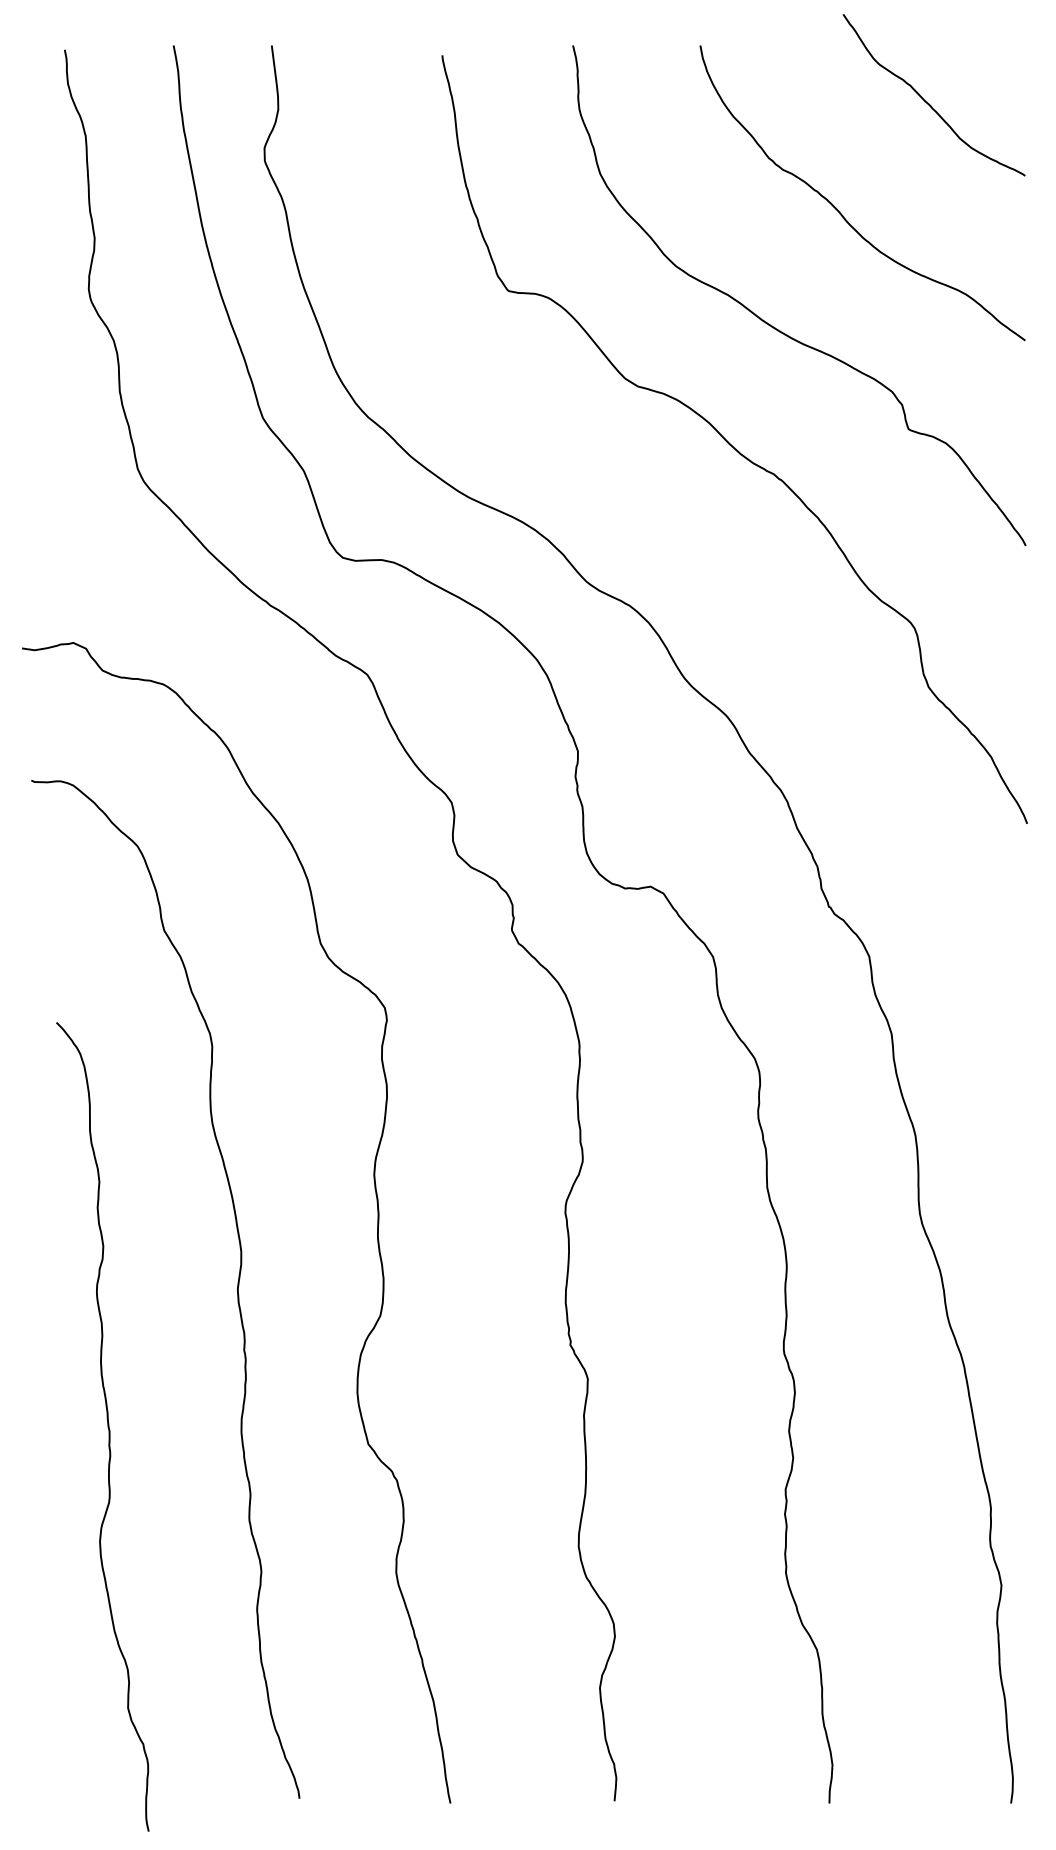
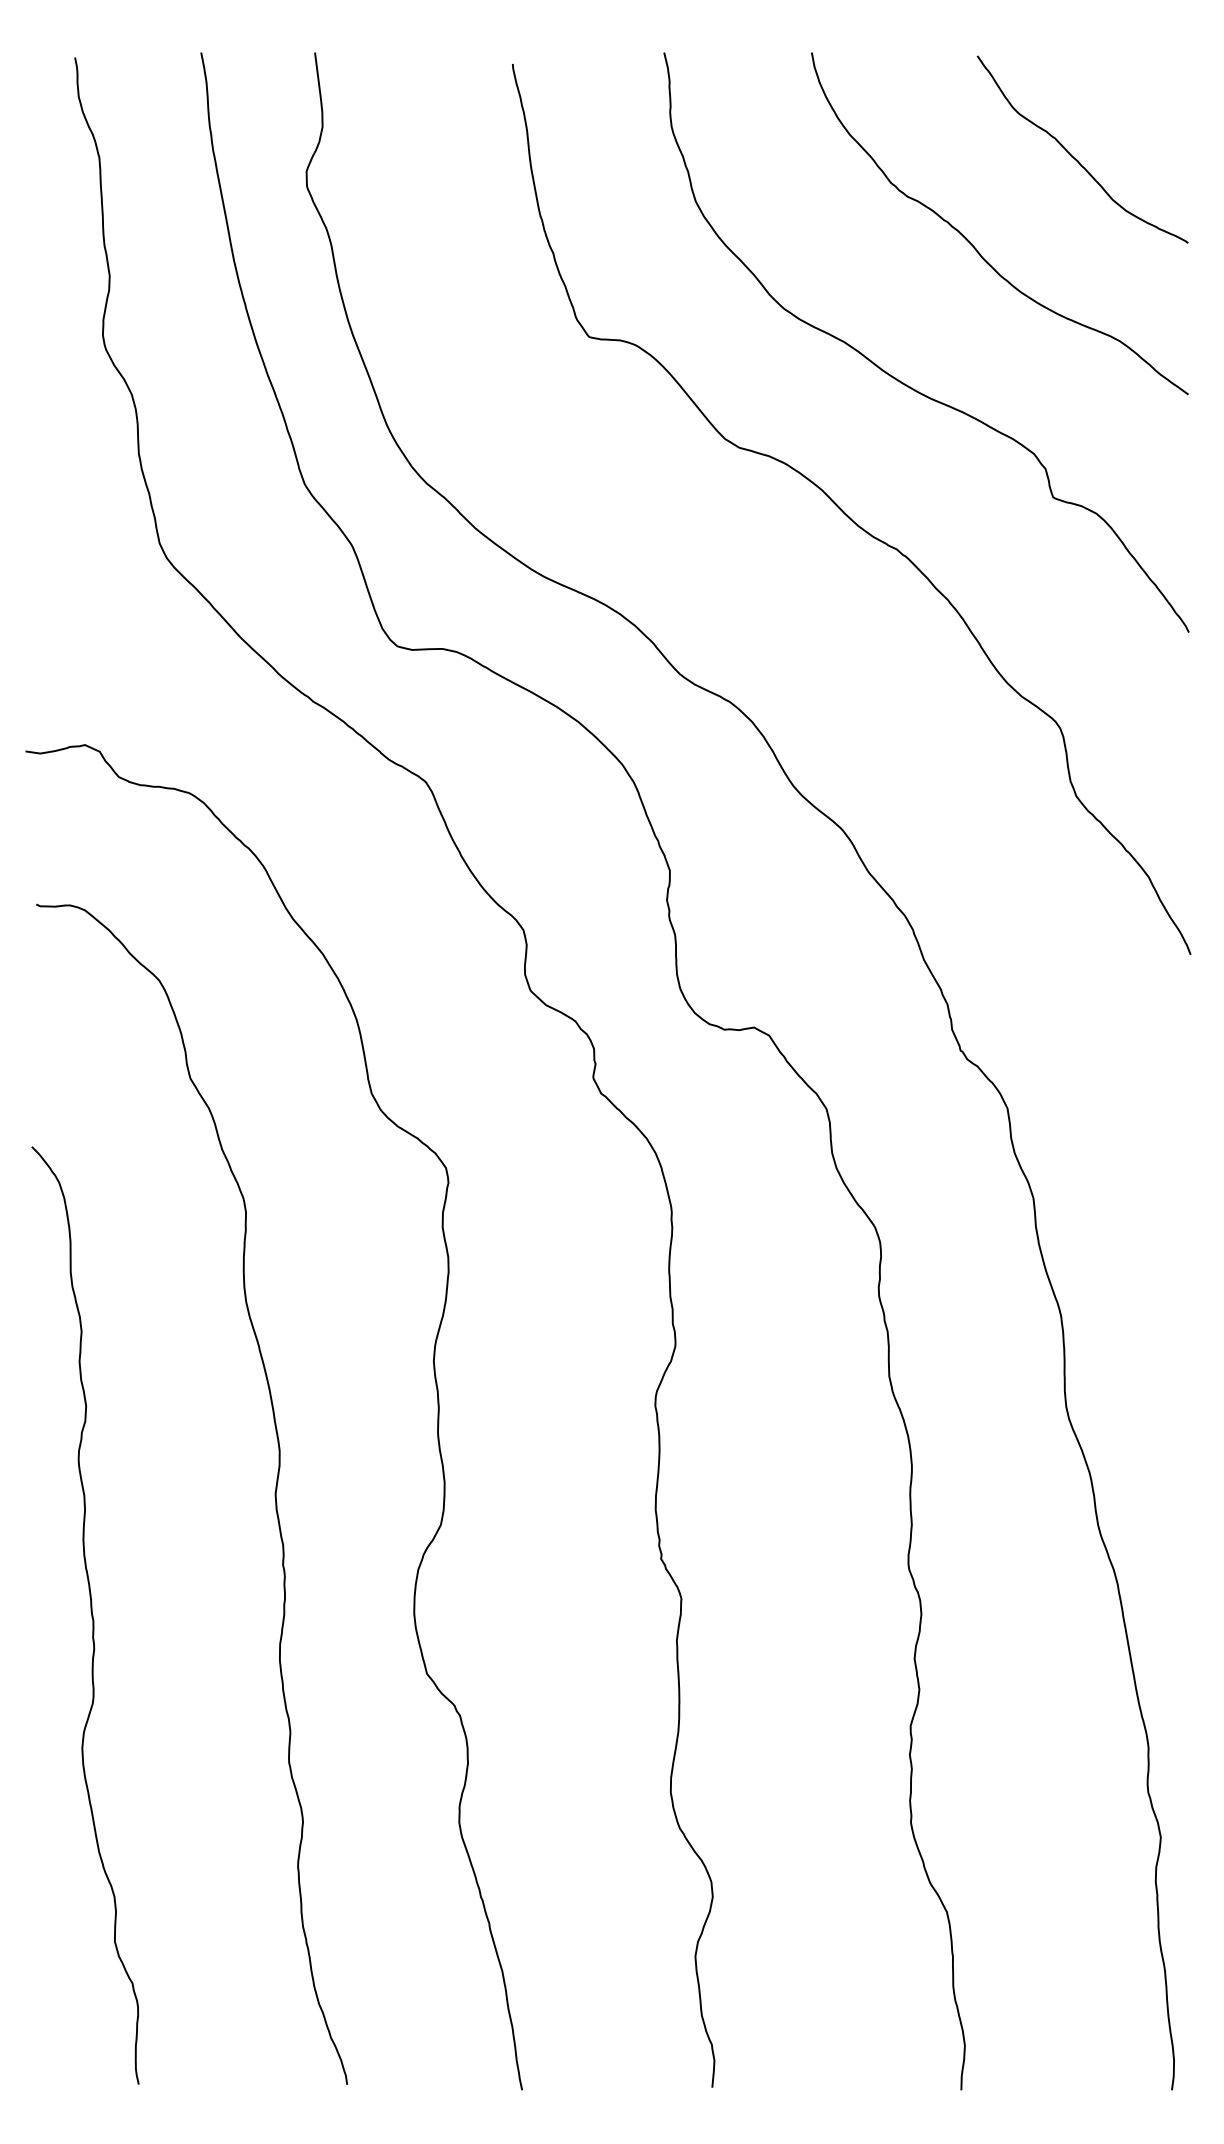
curve: (928, 102) -> (1076, 158), moved
curve: (107, 1426) -> (90, 1615), moved

